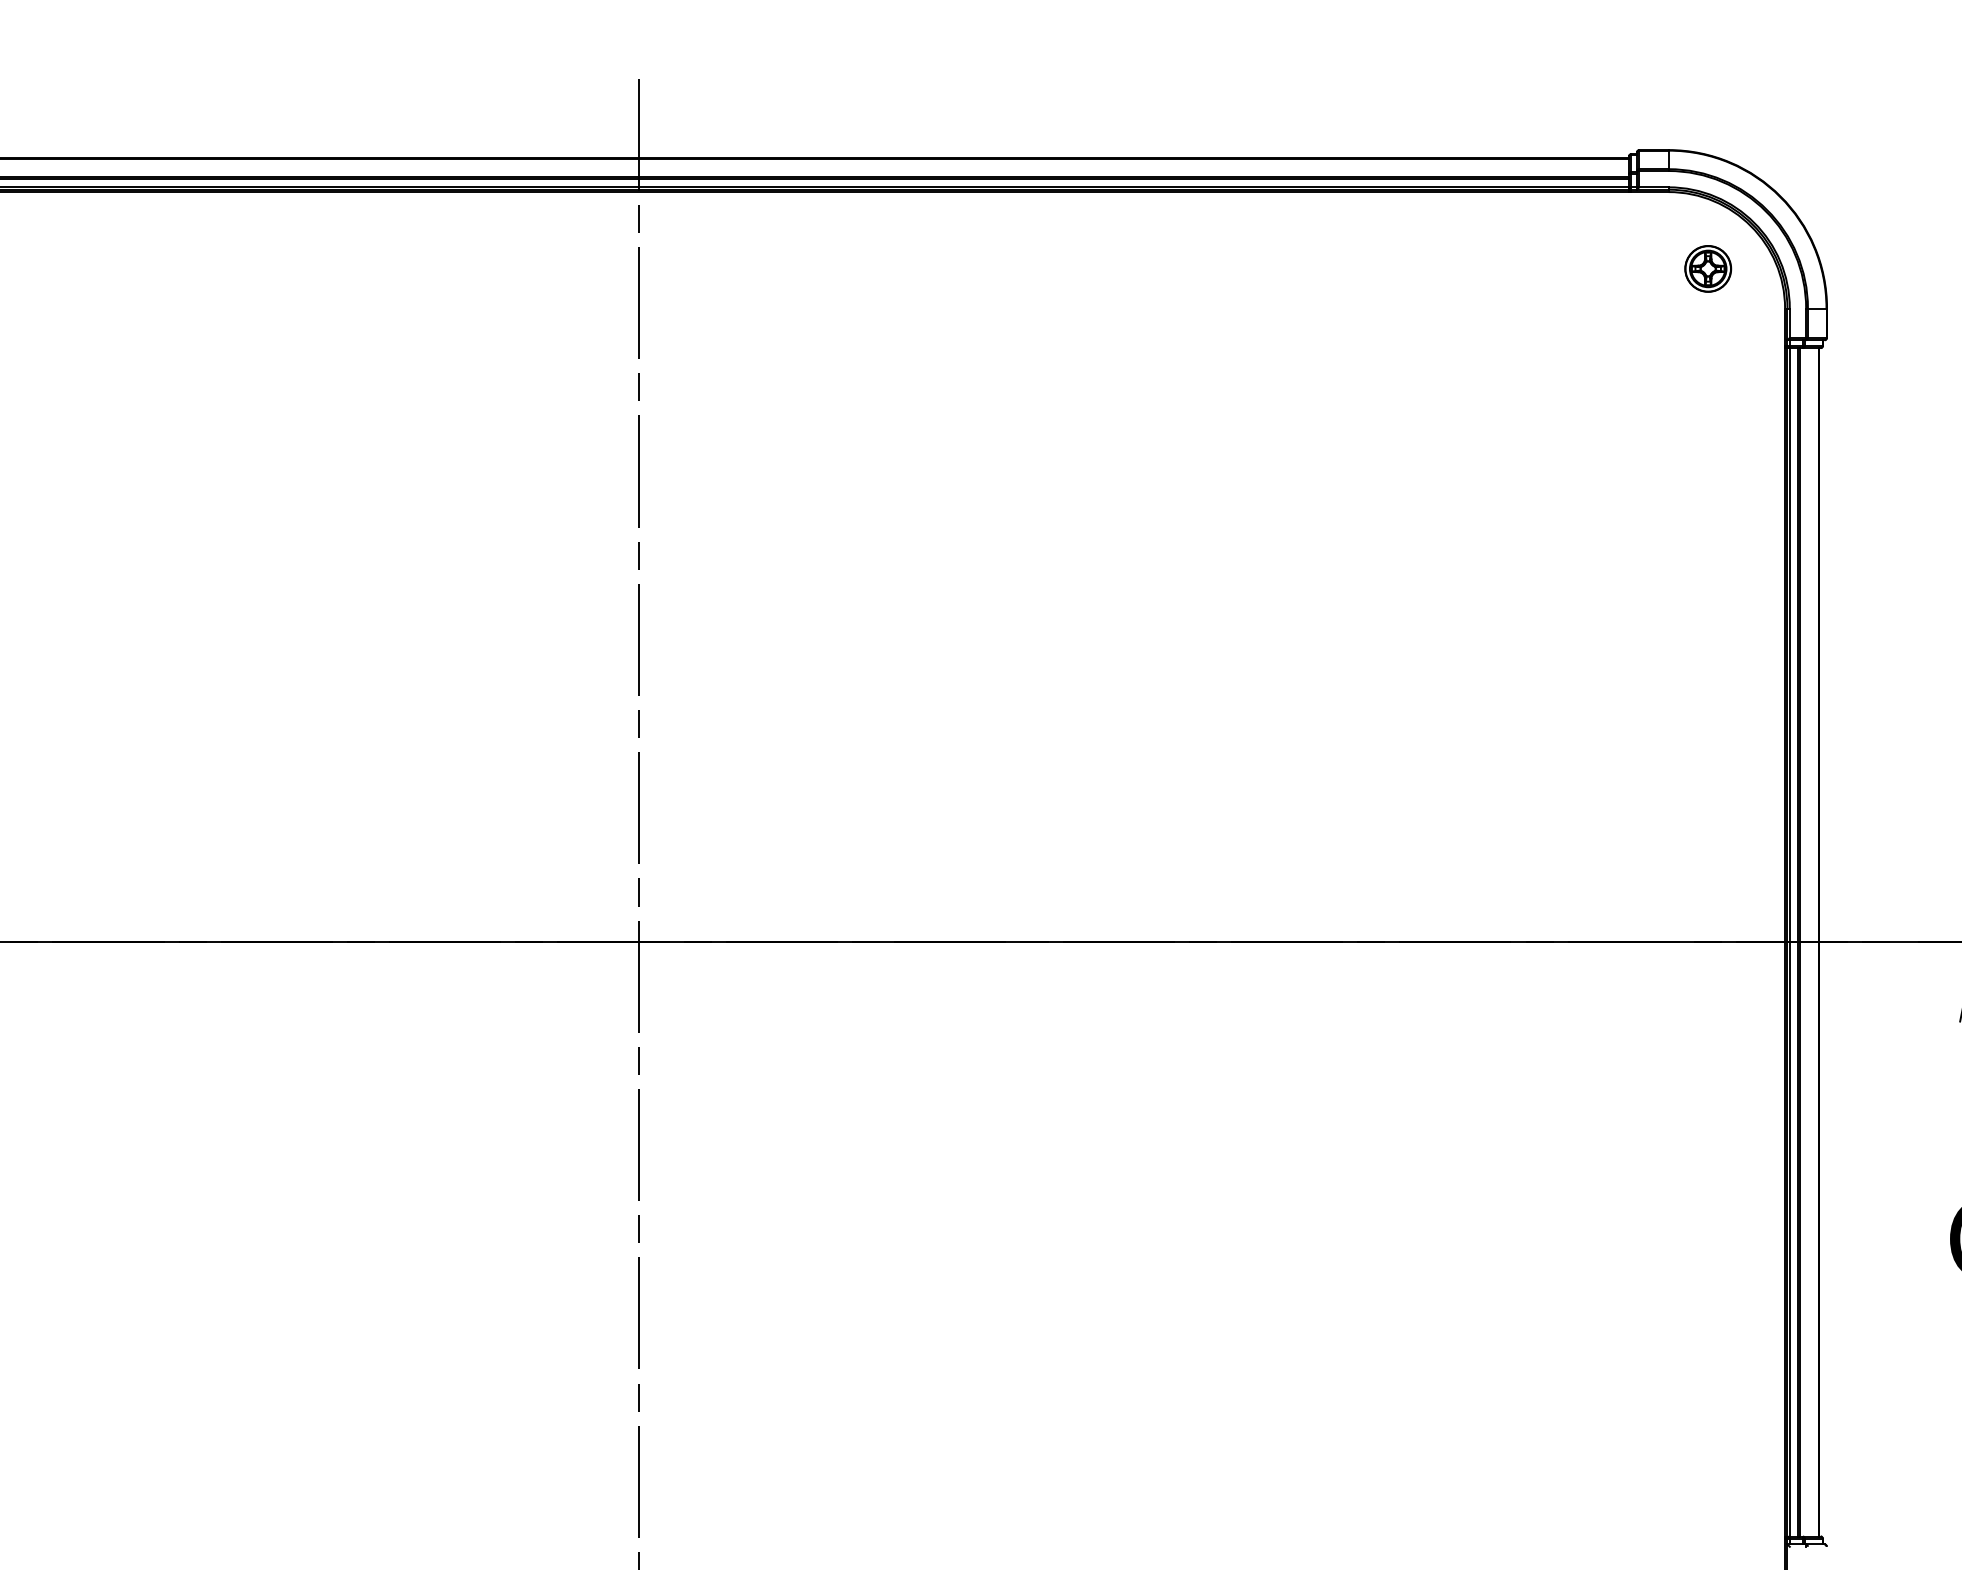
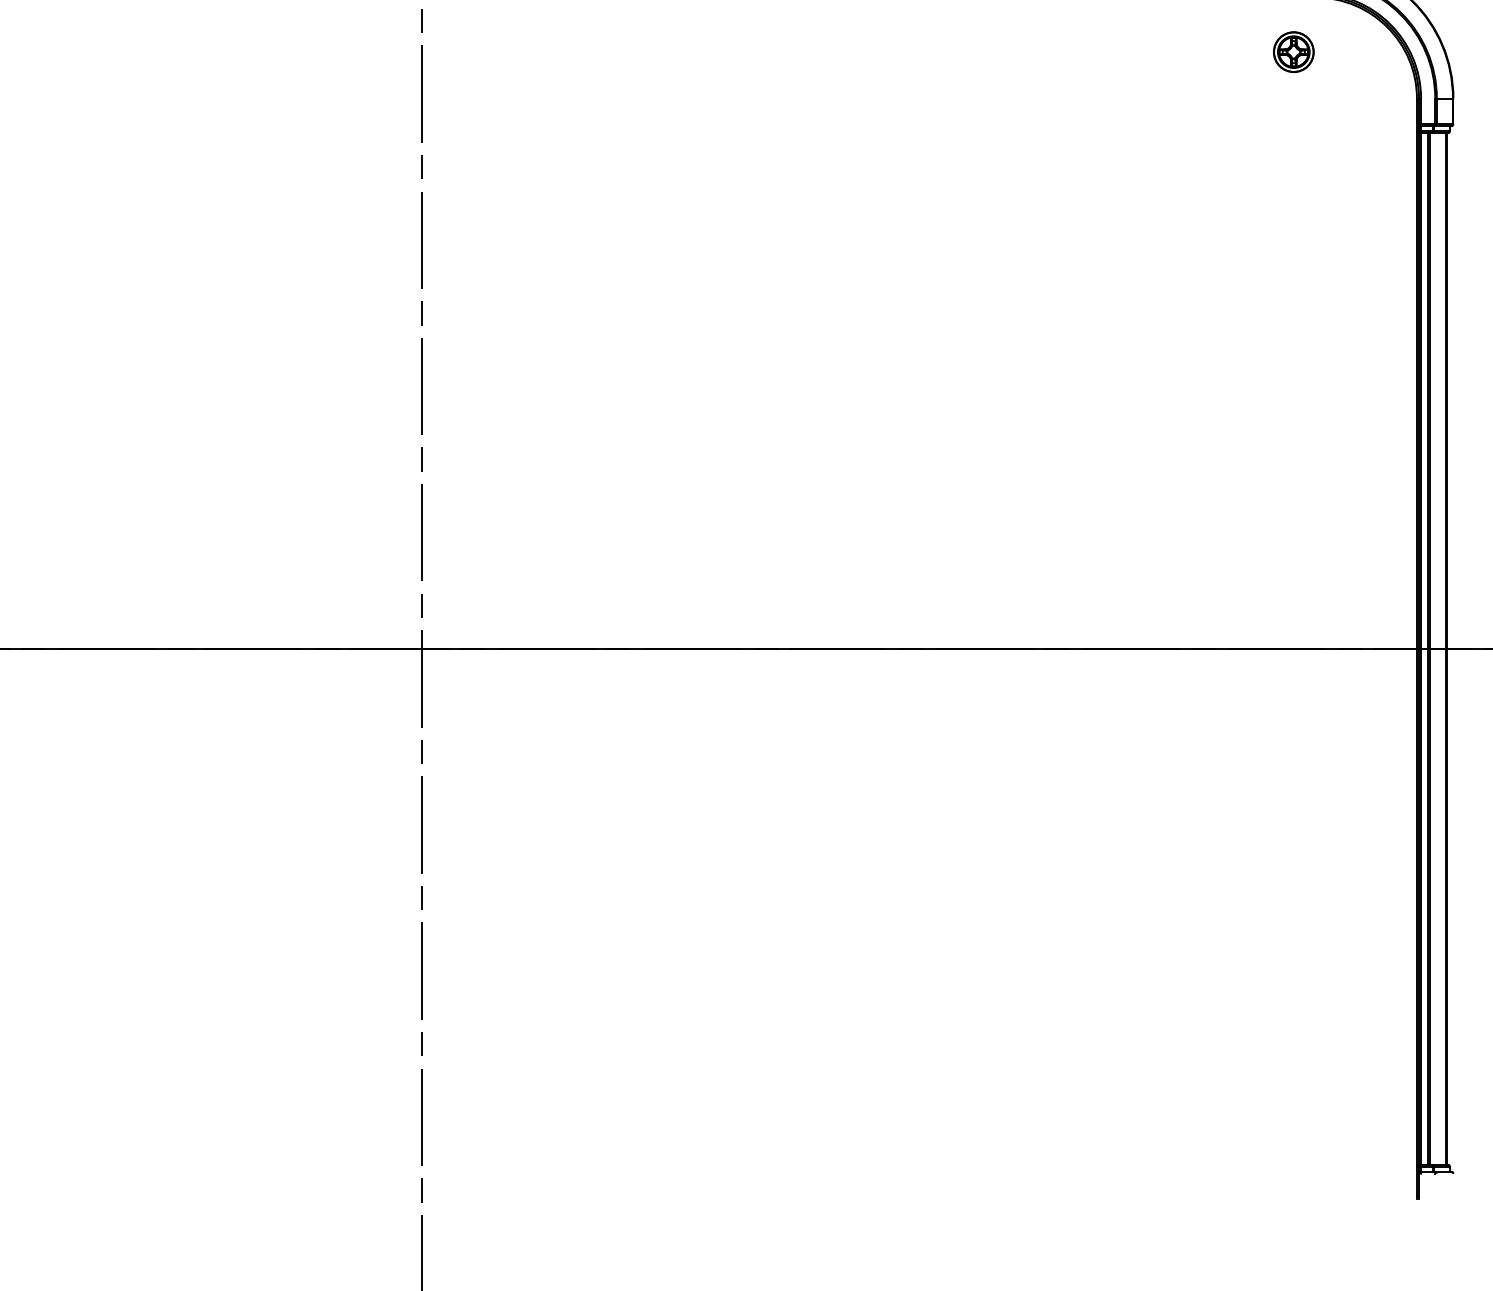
part: (1708, 268) -> (1294, 51), moved

